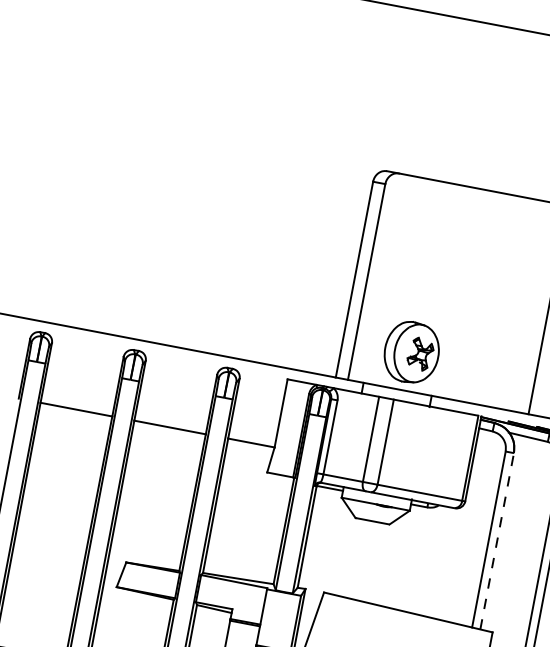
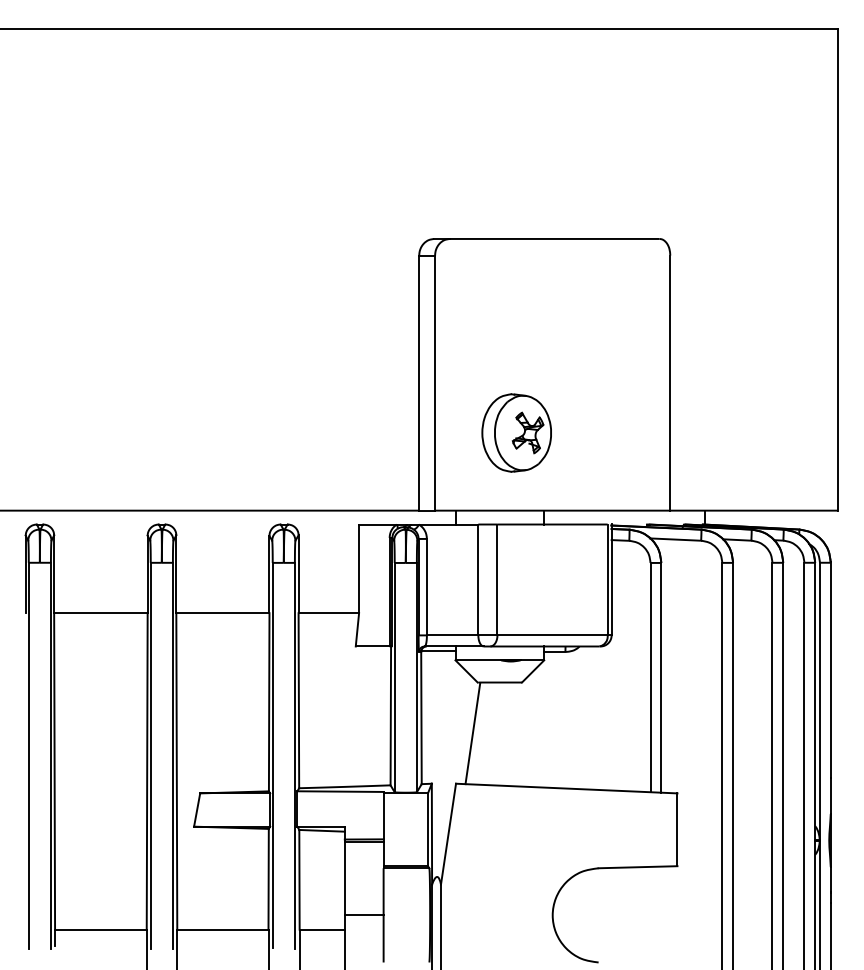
part: (411, 352) -> (516, 432), moved
line: (497, 541) -> (661, 677), dashed -> solid
line: (344, 556) -> (472, 733), added

